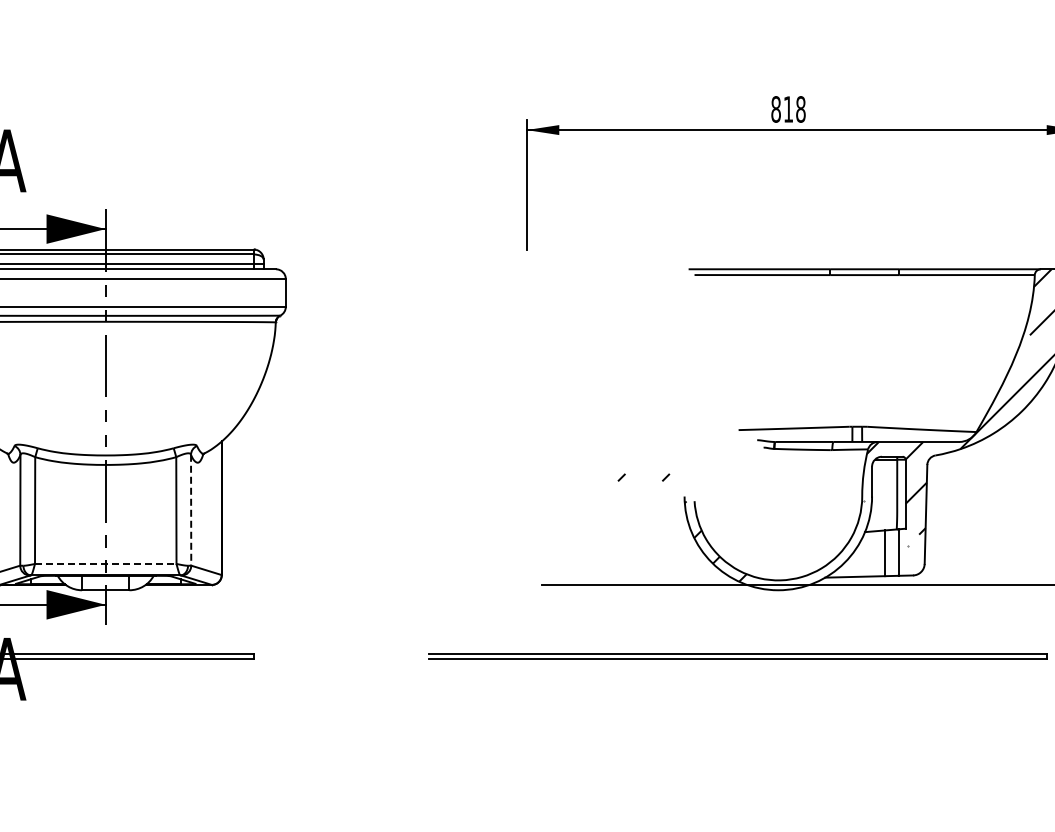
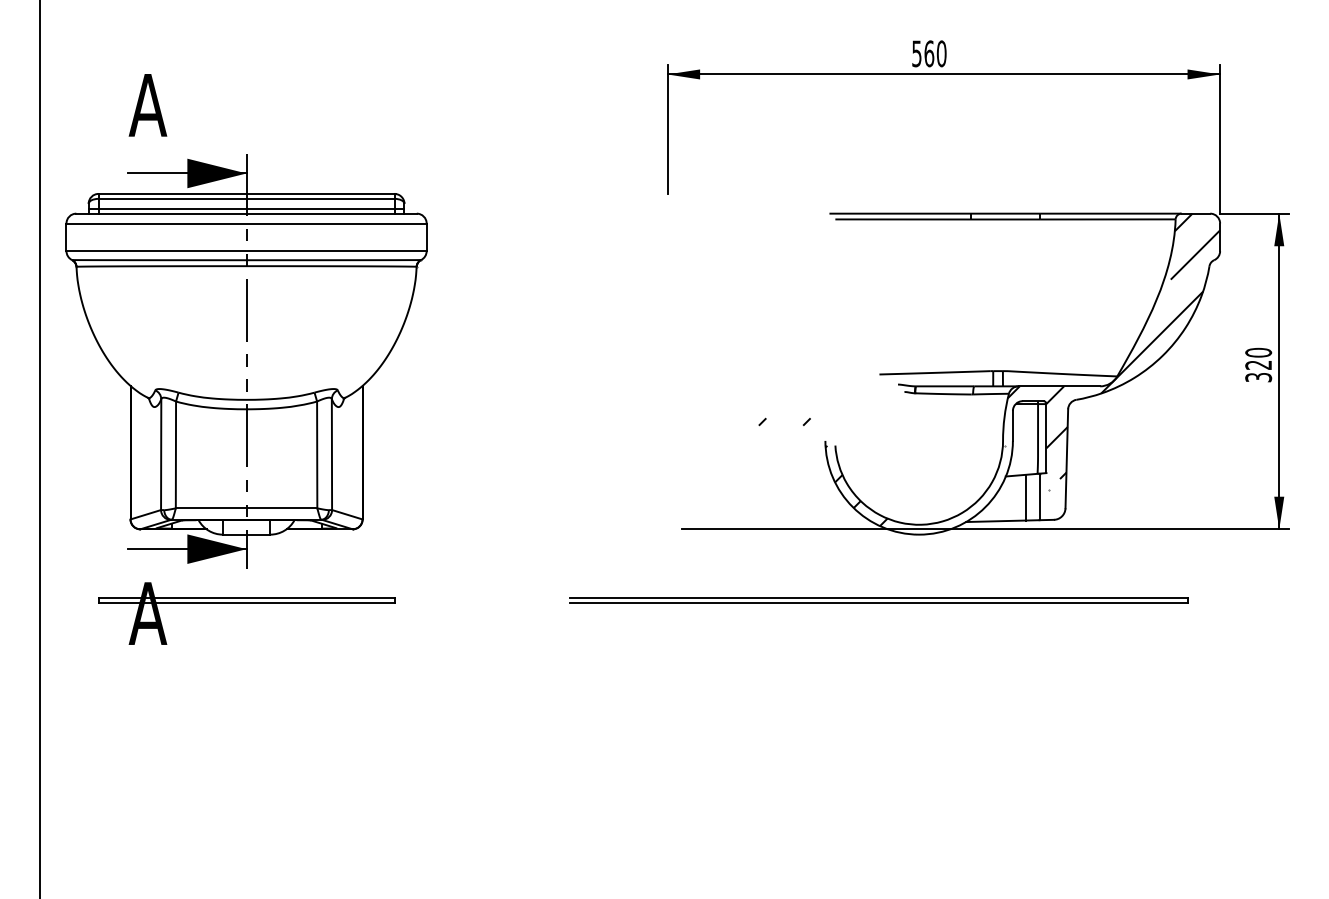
text: (788, 109) -> (929, 53), 818 -> 560
line: (190, 511) -> (331, 455), dashed -> solid
line: (105, 564) -> (246, 508), dashed -> solid

